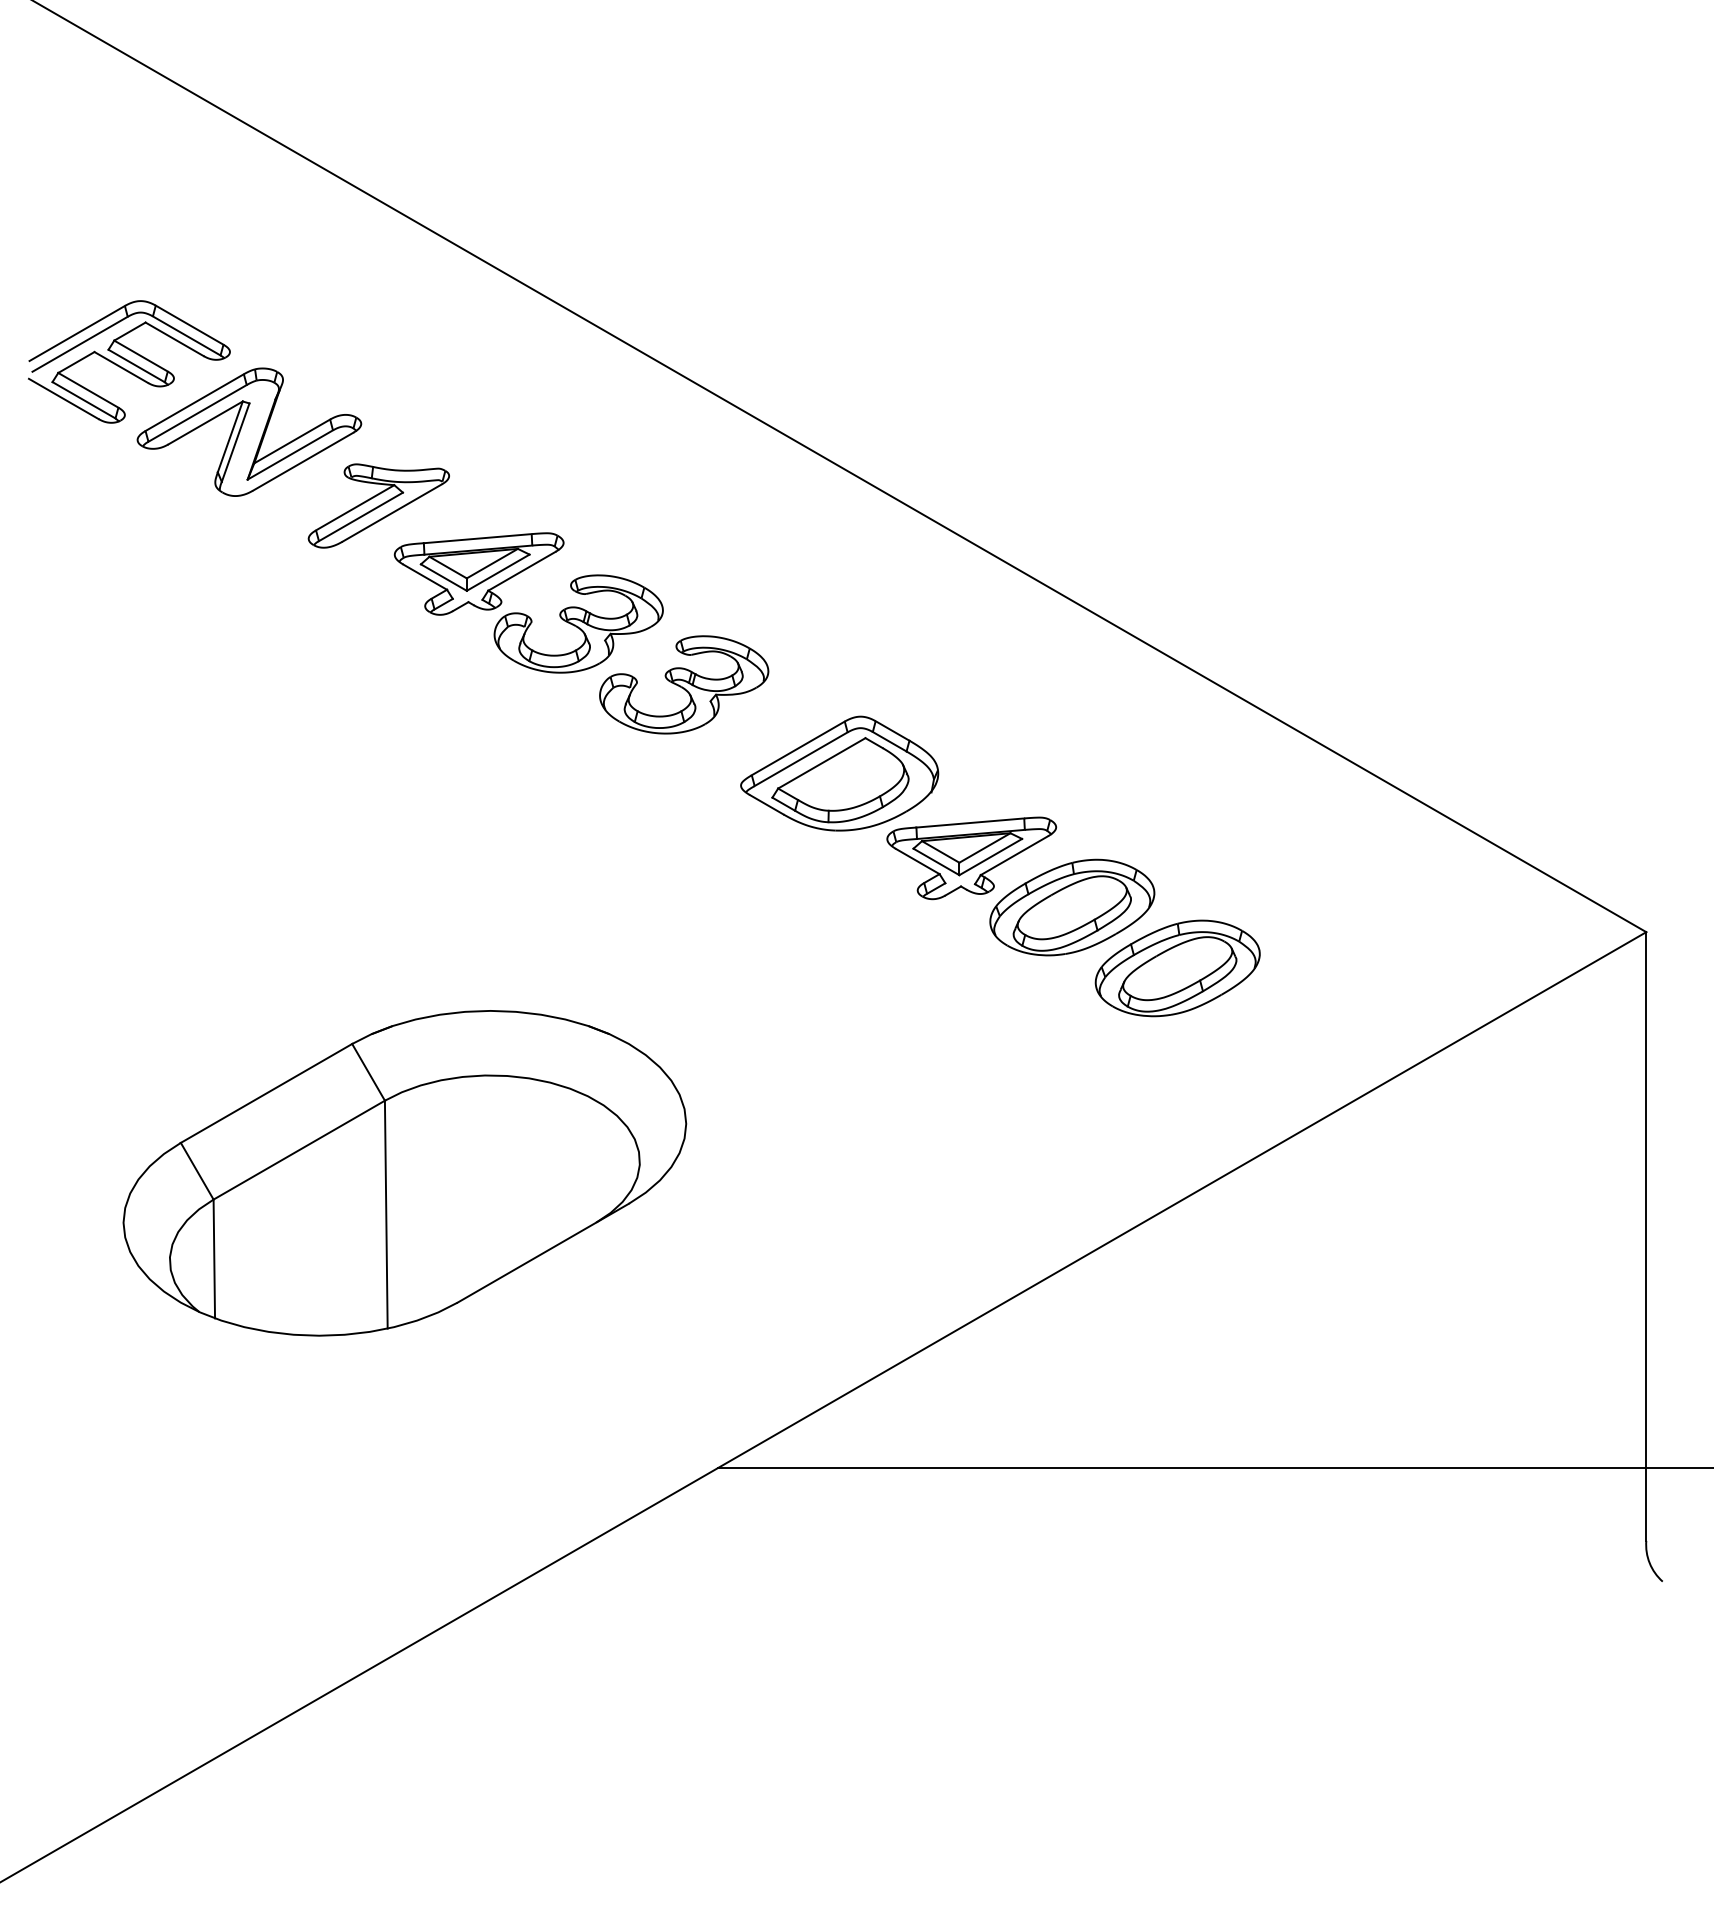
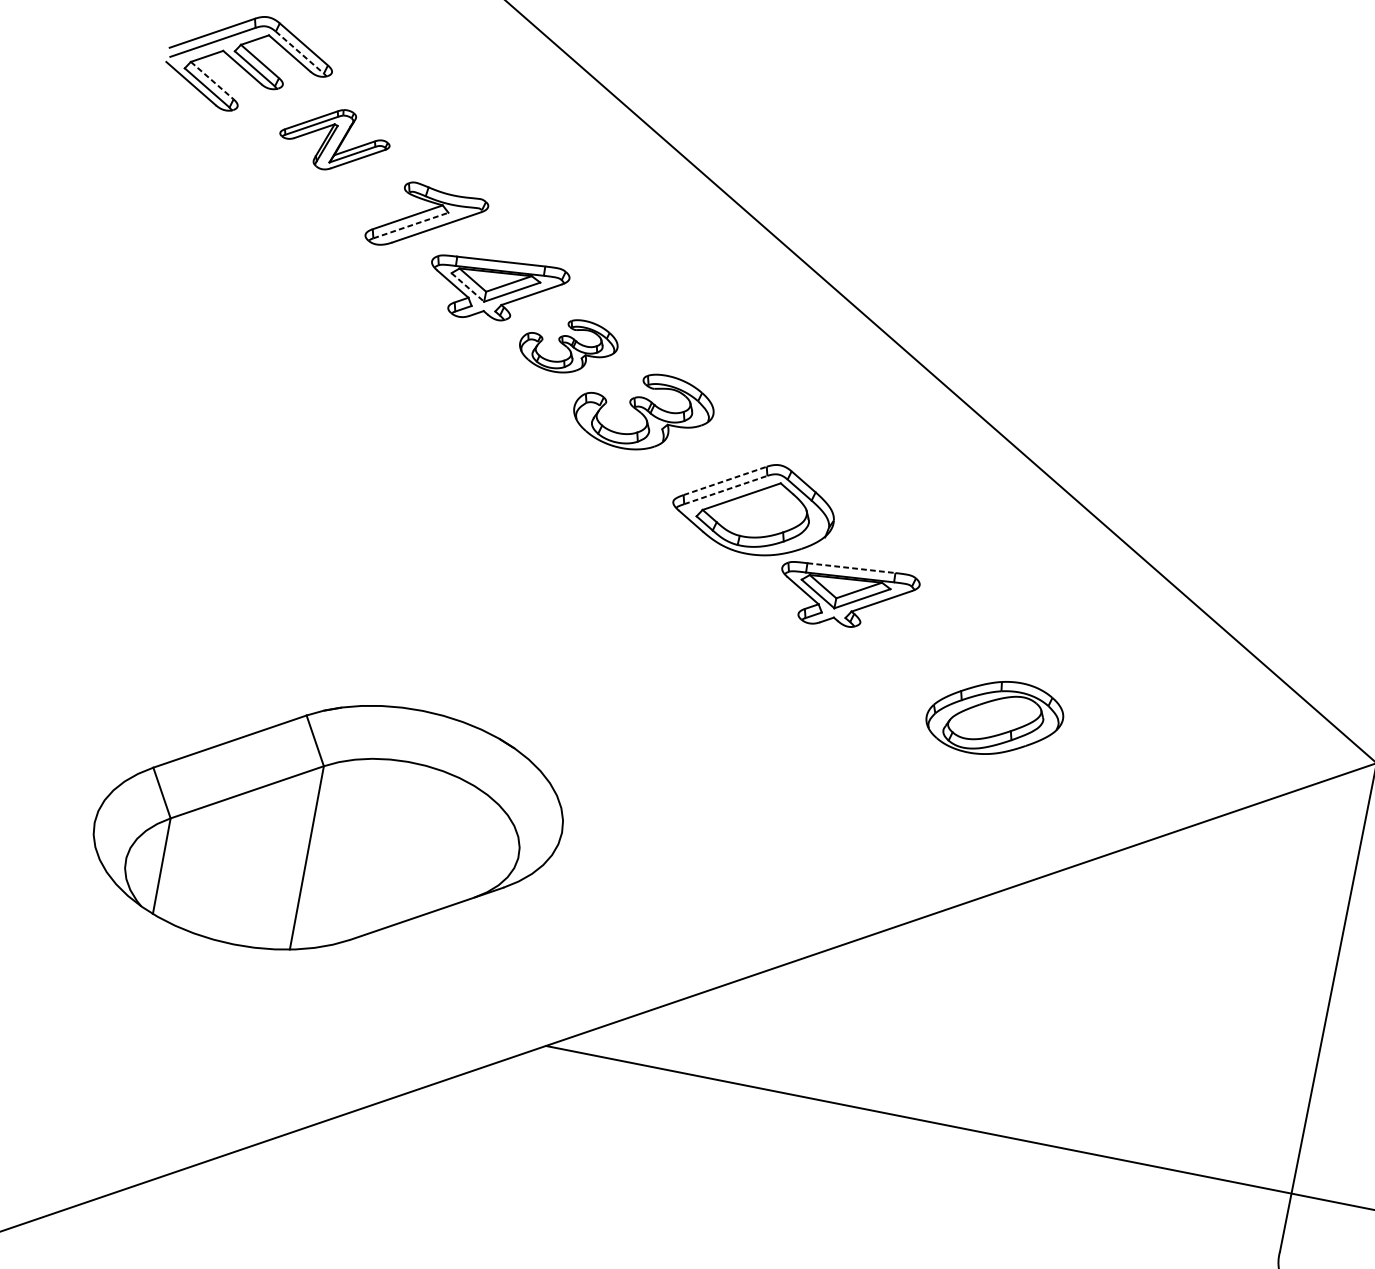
line: (187, 336) -> (300, 53), solid -> dashed
line: (88, 390) -> (212, 80), solid -> dashed
part: (249, 431) -> (335, 139), size x0.6
line: (361, 516) -> (411, 225), solid -> dashed
line: (444, 577) -> (468, 287), solid -> dashed
part: (578, 623) -> (568, 345), size x0.7
line: (798, 748) -> (725, 481), solid -> dashed
line: (801, 759) -> (726, 490), solid -> dashed
line: (970, 822) -> (851, 567), solid -> dashed
part: (1072, 907) -> (920, 652), removed
part: (404, 1173) -> (328, 827), moved

